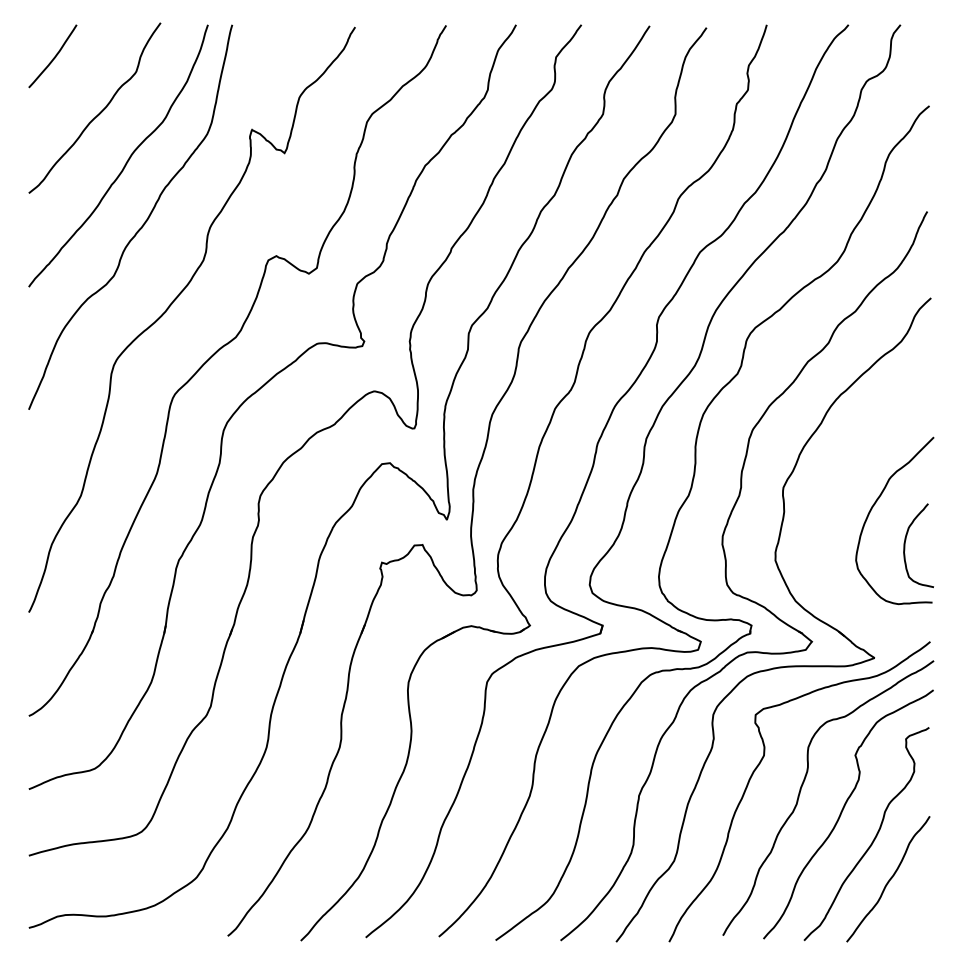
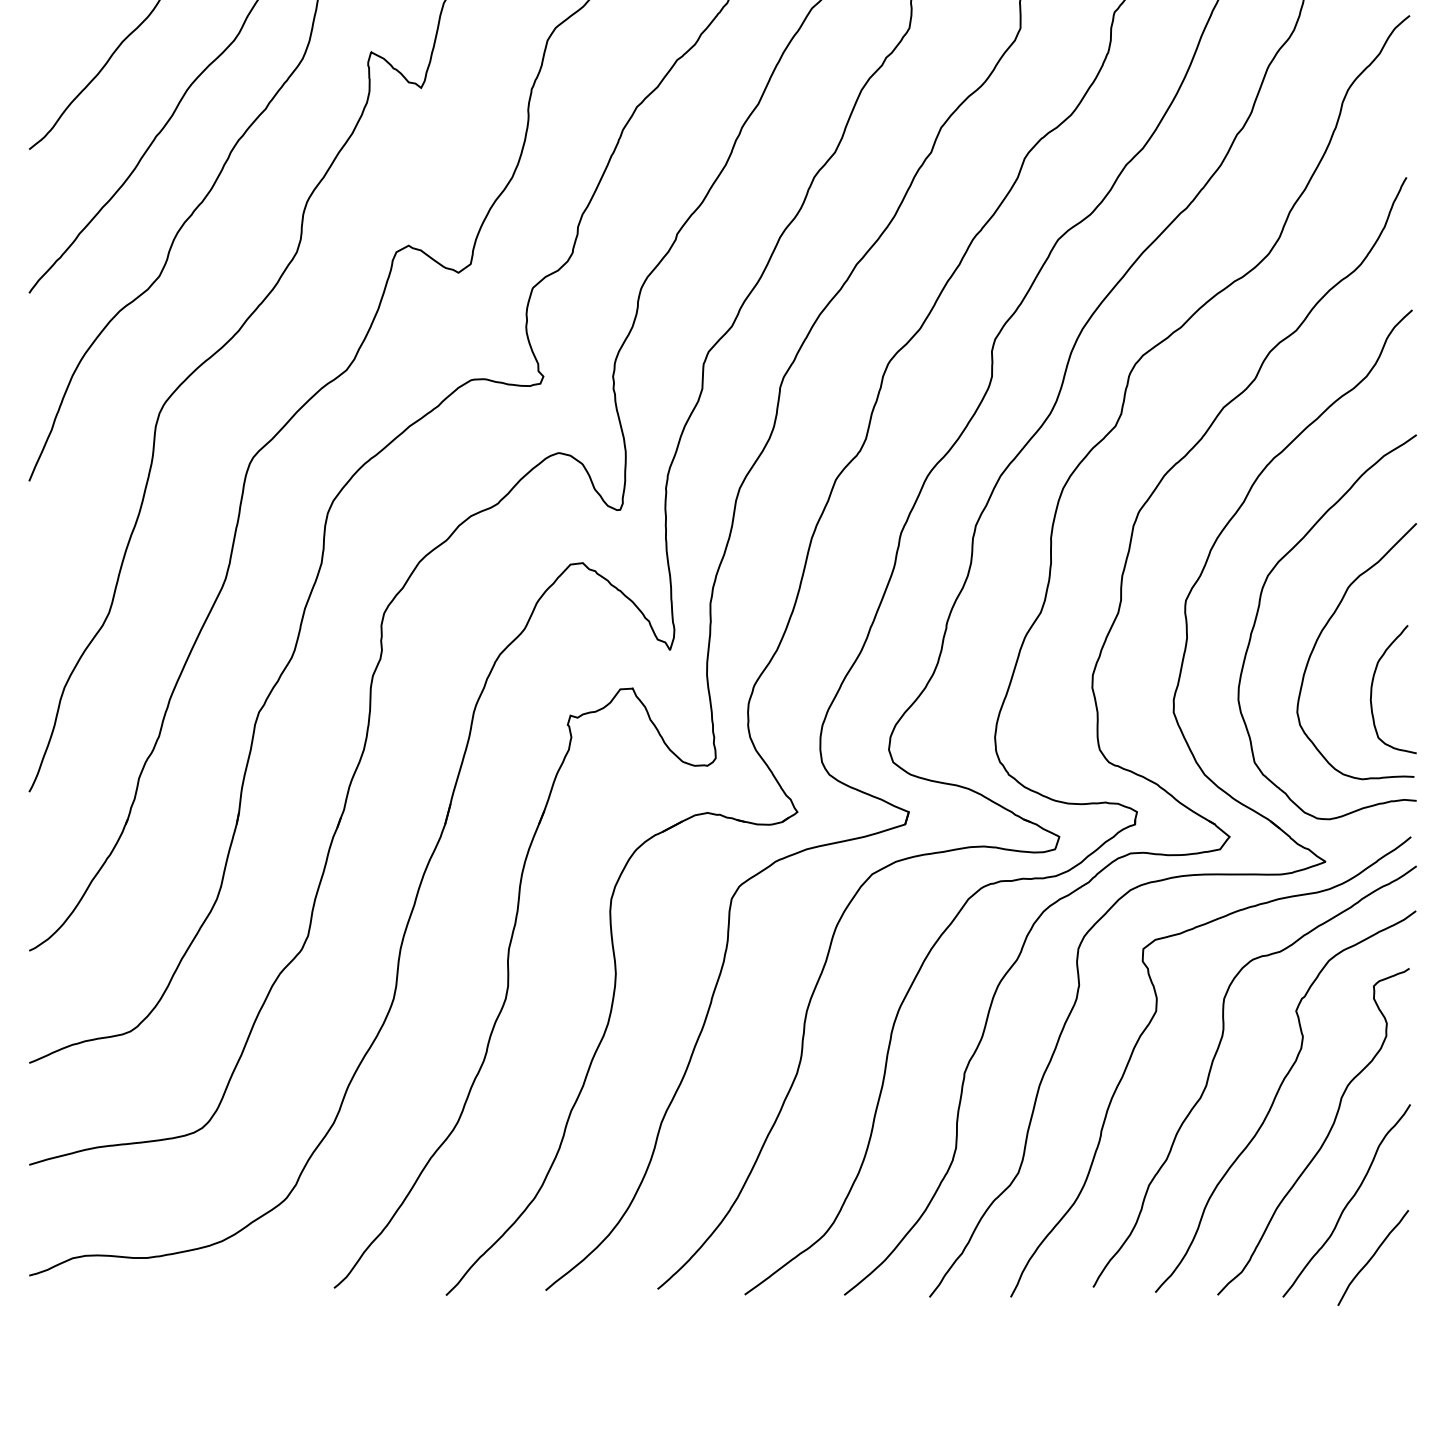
curve: (831, 494) -> (1259, 611), added
curve: (905, 916) -> (1373, 1258), added

